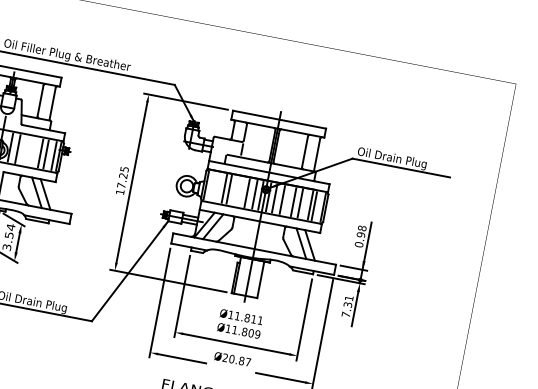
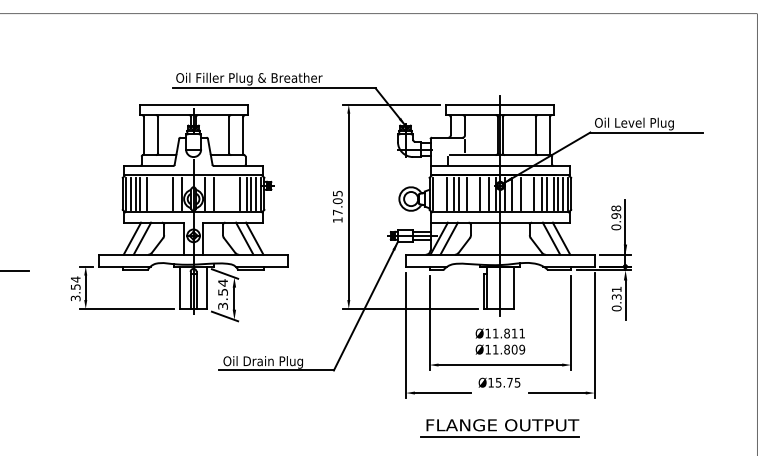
line: (50, 154) -> (251, 193), added
text: (401, 160) -> (645, 123), Oil Drain Plug -> Oil Level Plug
text: (123, 176) -> (337, 201), 17.25 -> 17.05
line: (219, 187) -> (447, 193), added
line: (235, 190) -> (466, 193), added
line: (305, 204) -> (547, 193), added
line: (318, 206) -> (562, 193), added
text: (345, 314) -> (616, 308), 7.31 -> 0.31
text: (237, 359) -> (504, 382), 20.87 -> 15.75

